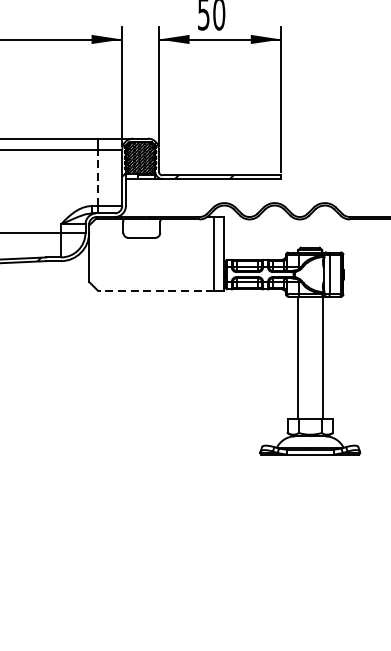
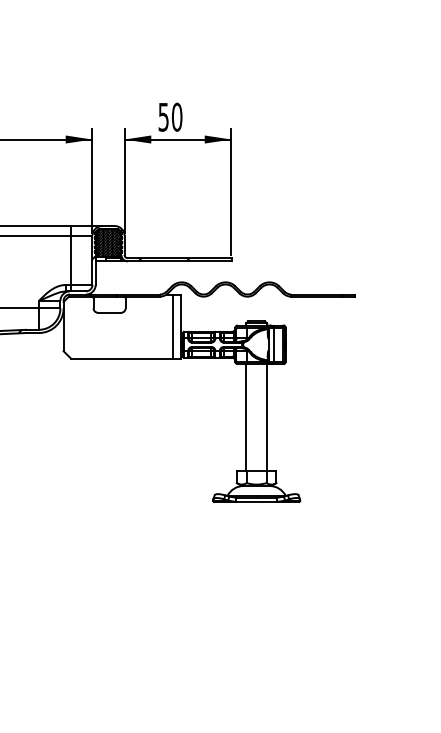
line: (98, 178) -> (71, 260), dashed -> solid
line: (155, 290) -> (121, 358), dashed -> solid

